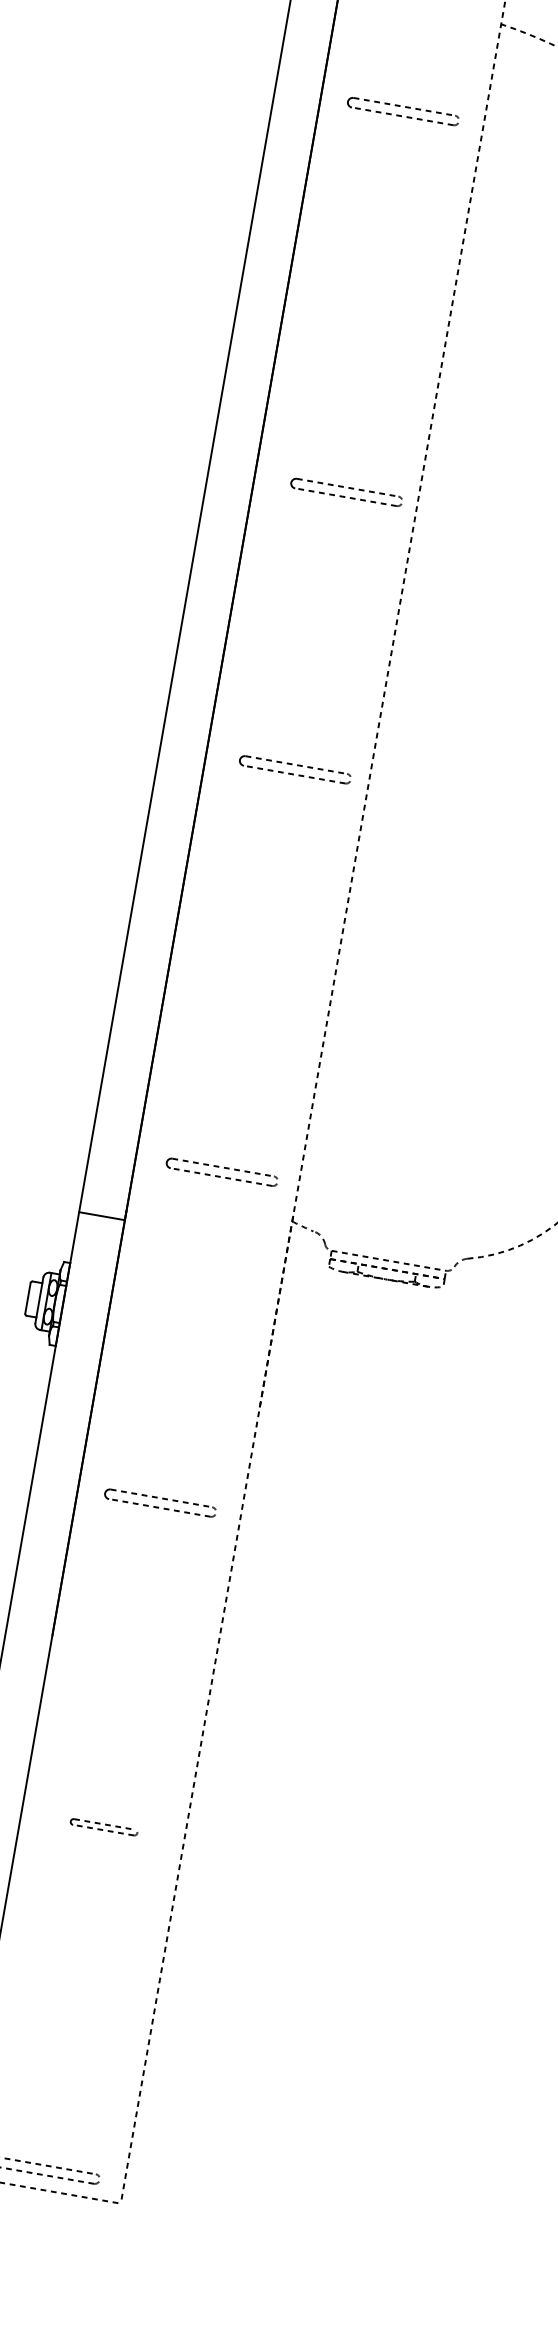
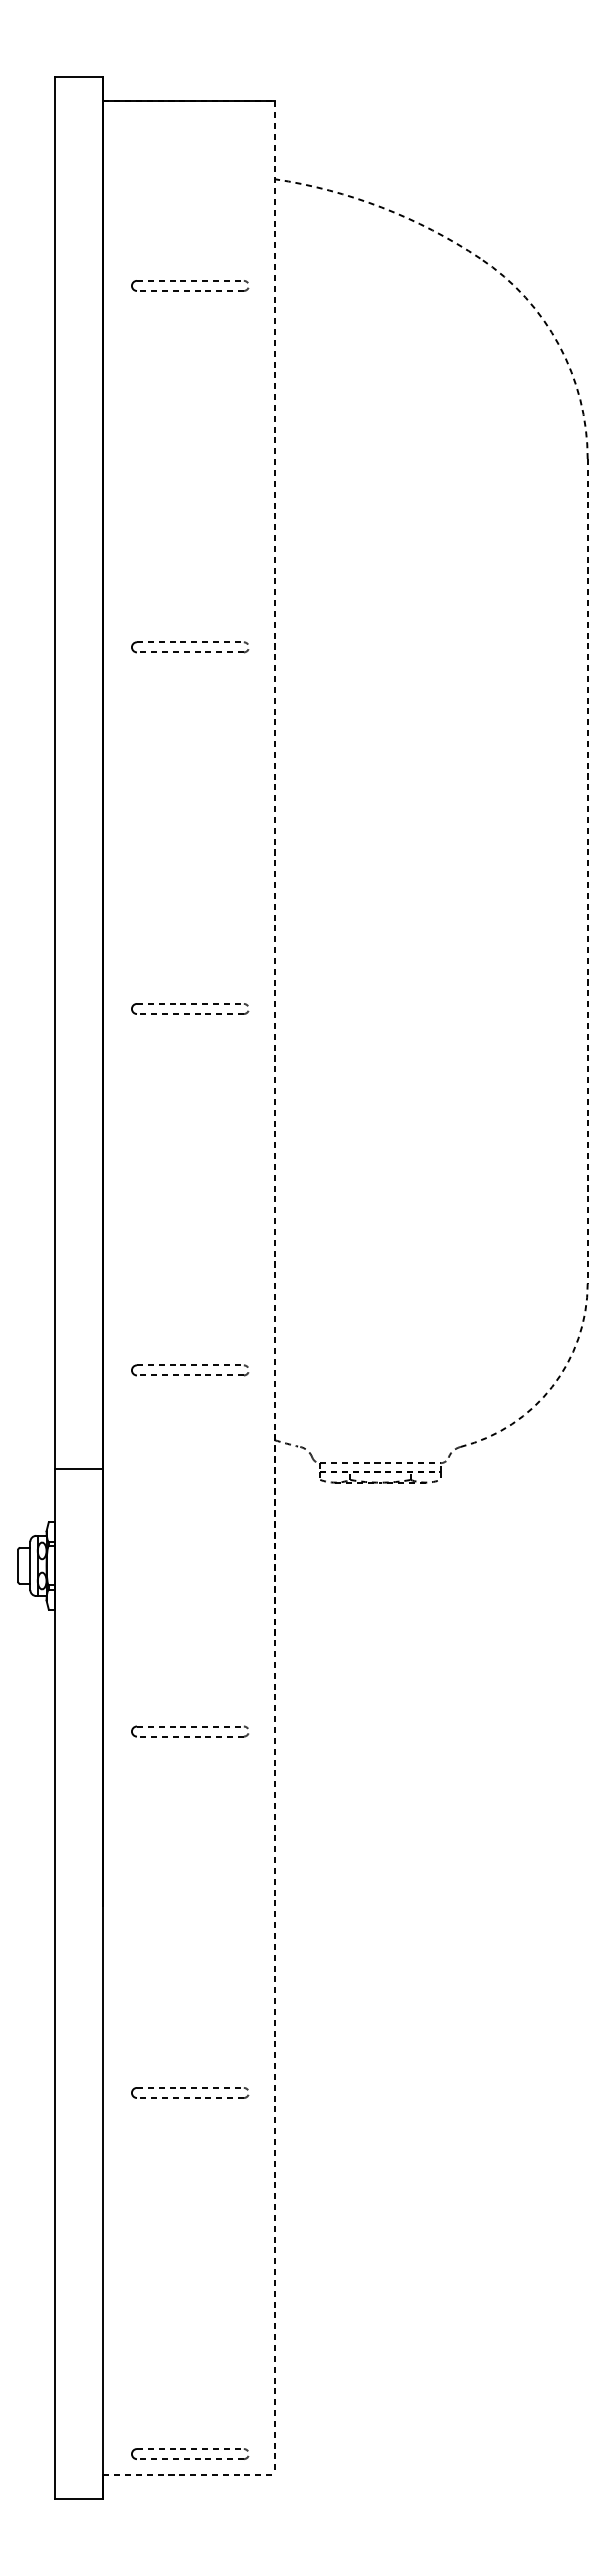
part: (346, 492) -> (190, 647), moved
part: (295, 769) -> (190, 1008), moved
part: (222, 1172) -> (190, 1370), moved
part: (160, 1503) -> (190, 1731), moved
part: (104, 1826) -> (190, 2092), size x1.67

